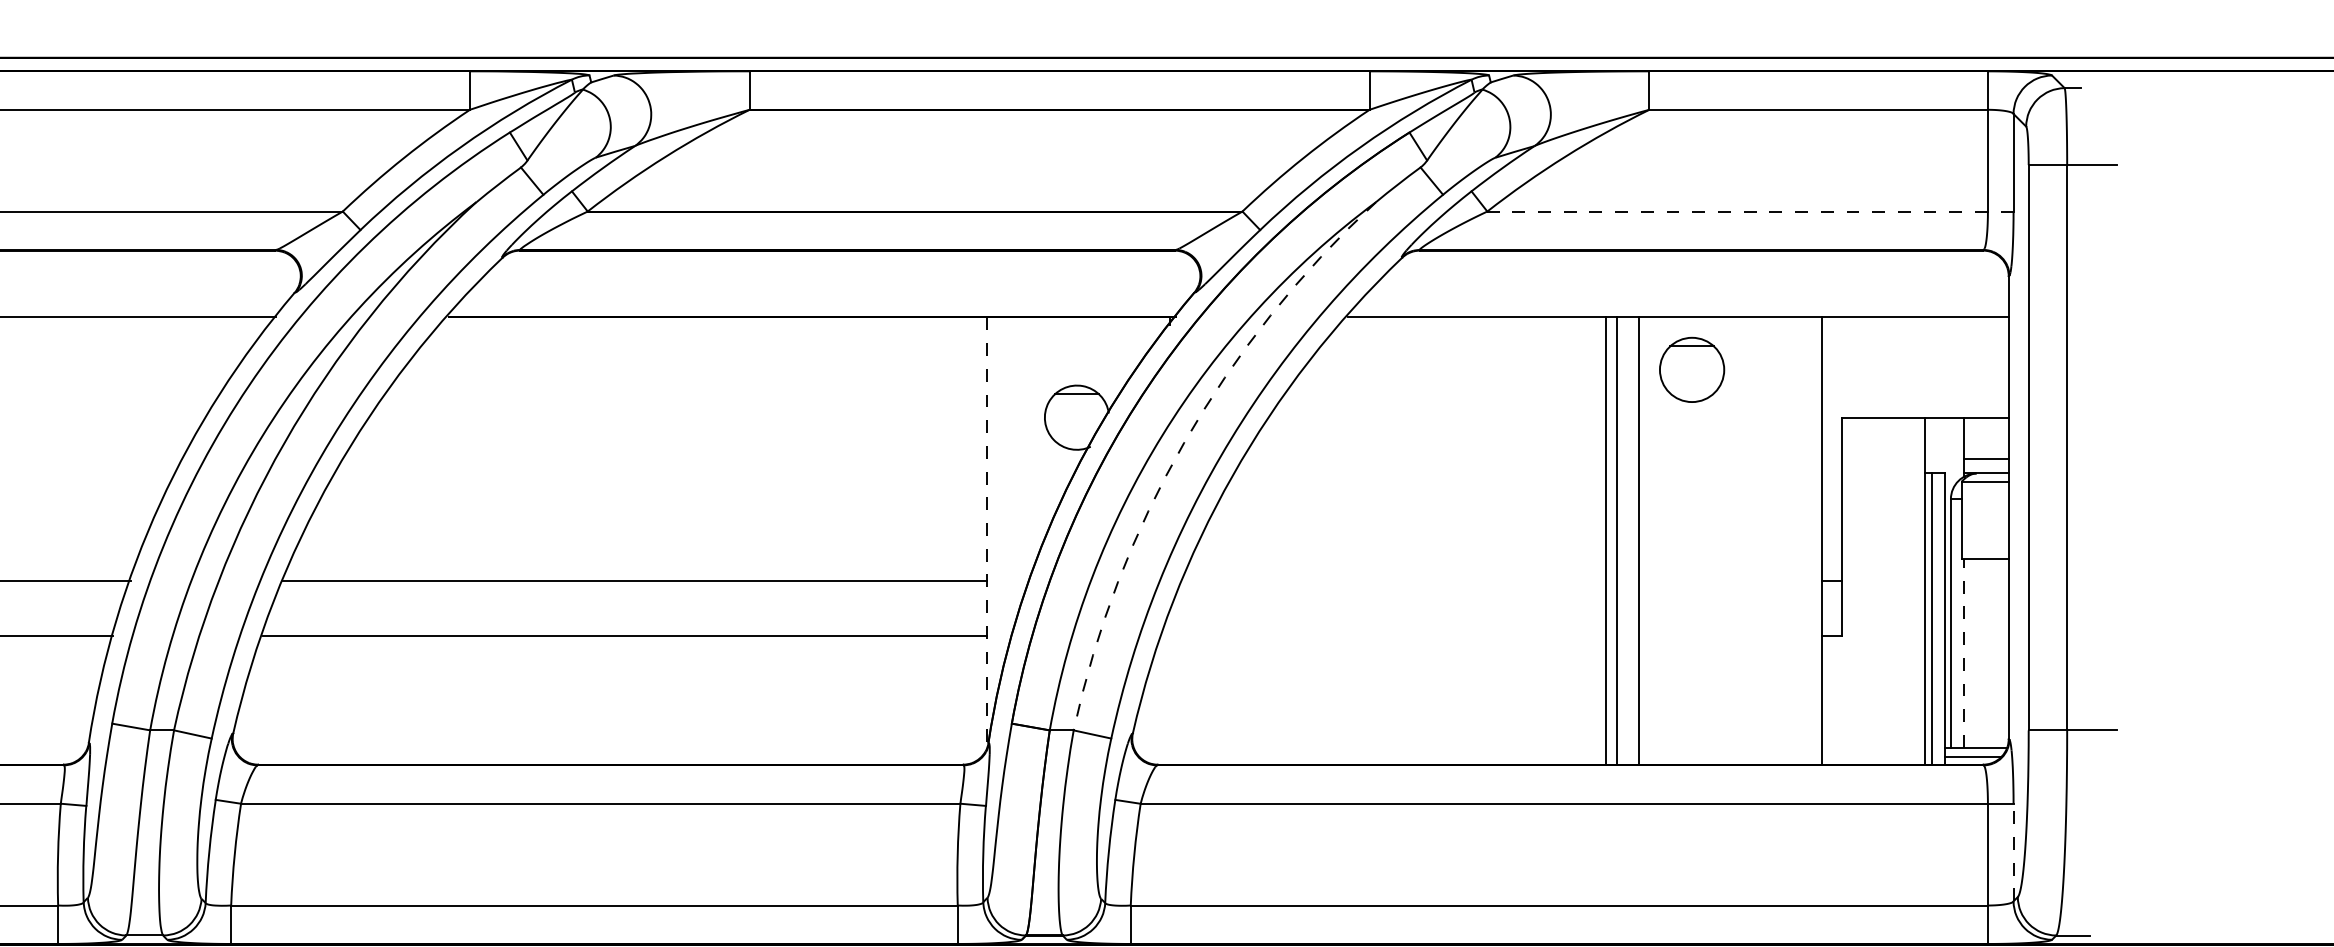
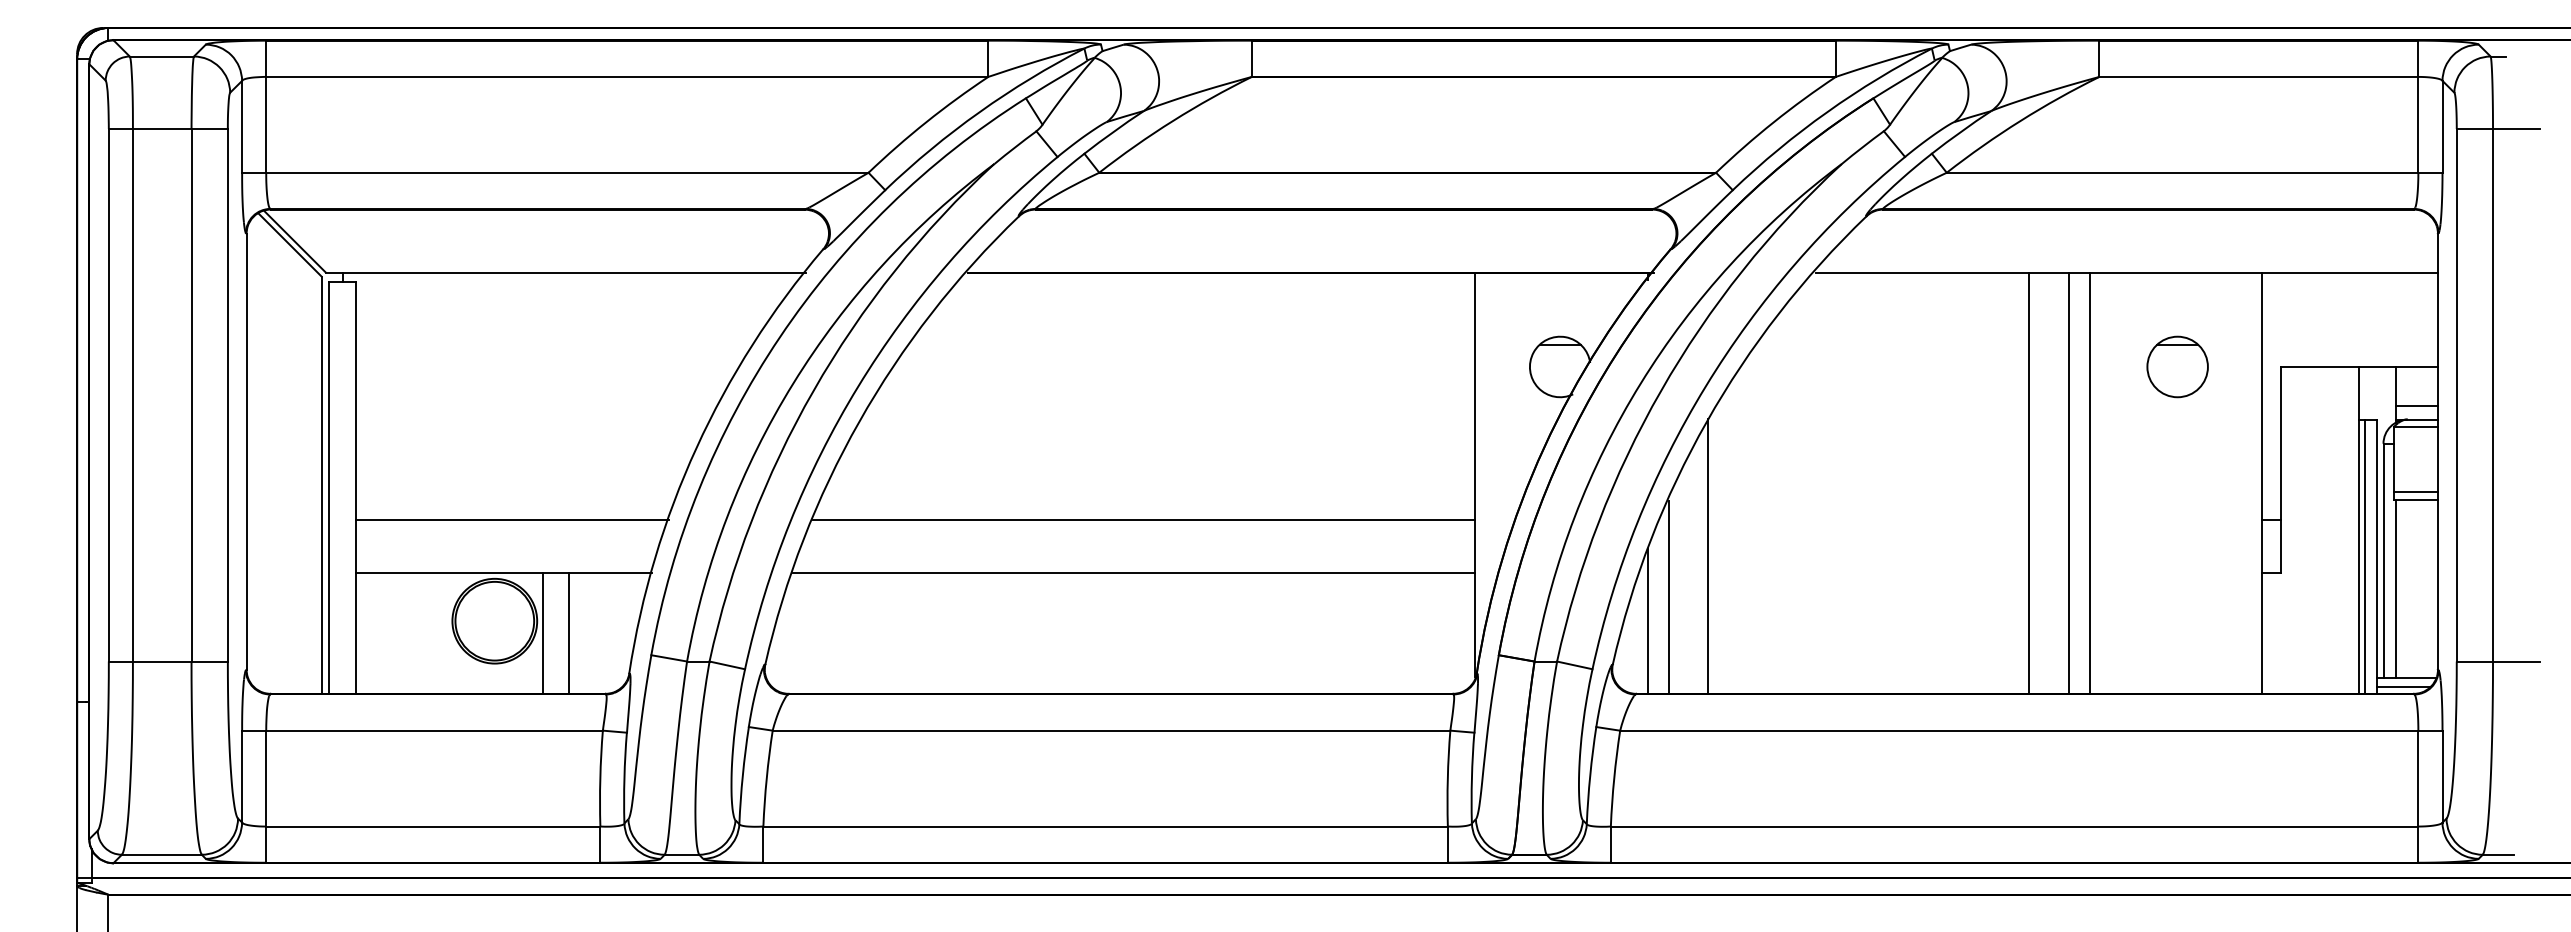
line: (1750, 211) -> (2194, 172), dashed -> solid
part: (1691, 369) -> (2177, 366), moved
arc: (1184, 442) -> (1661, 390), dashed -> solid
line: (987, 532) -> (1475, 475), dashed -> solid
line: (1605, 540) -> (2029, 482), moved
line: (1984, 549) -> (2415, 491), added
line: (1234, 618) -> (1708, 556), added
line: (1963, 653) -> (2395, 589), dashed -> solid
line: (1193, 662) -> (1669, 597), added
line: (1170, 687) -> (1648, 621), added
line: (25, 699) -> (569, 632), added
line: (2013, 852) -> (2442, 776), dashed -> solid

